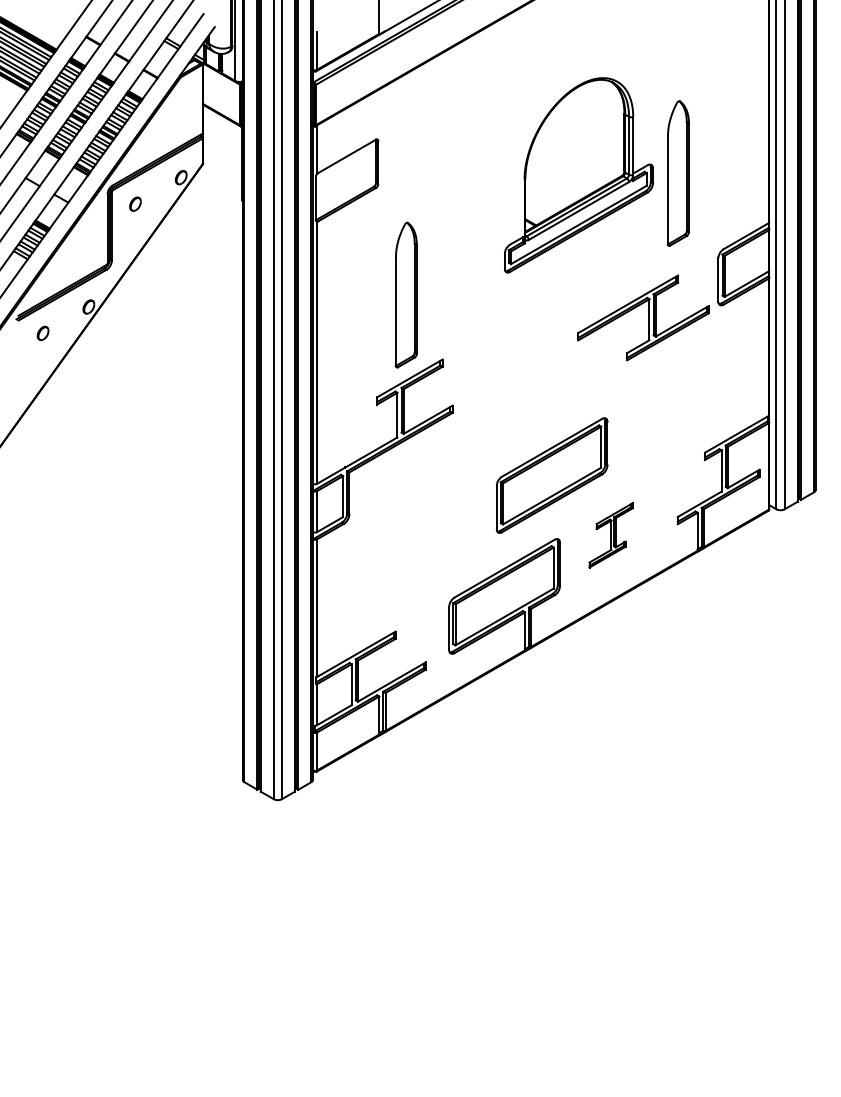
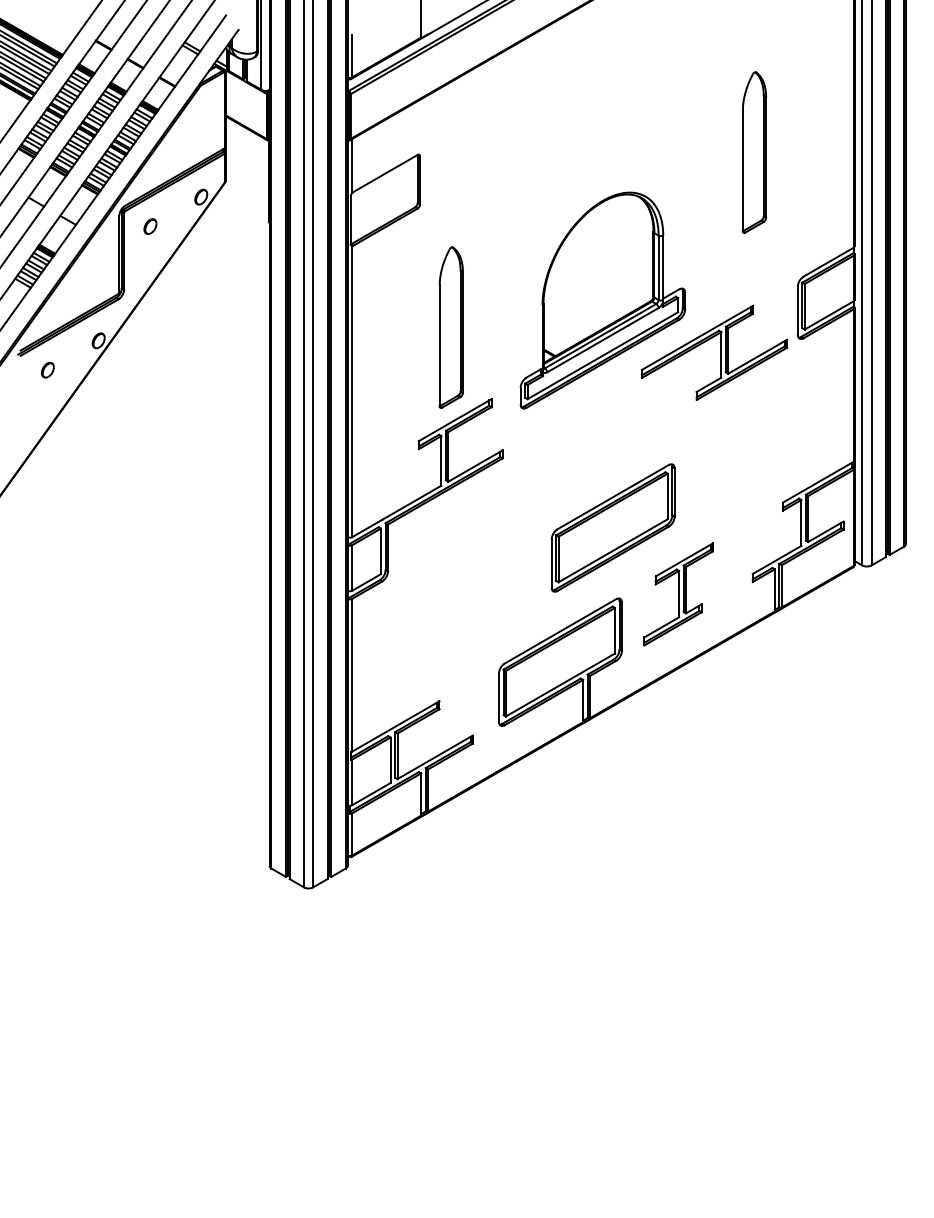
part: (678, 173) -> (754, 152), moved
part: (578, 175) -> (602, 300), moved
part: (610, 535) -> (678, 594), size x1.43

